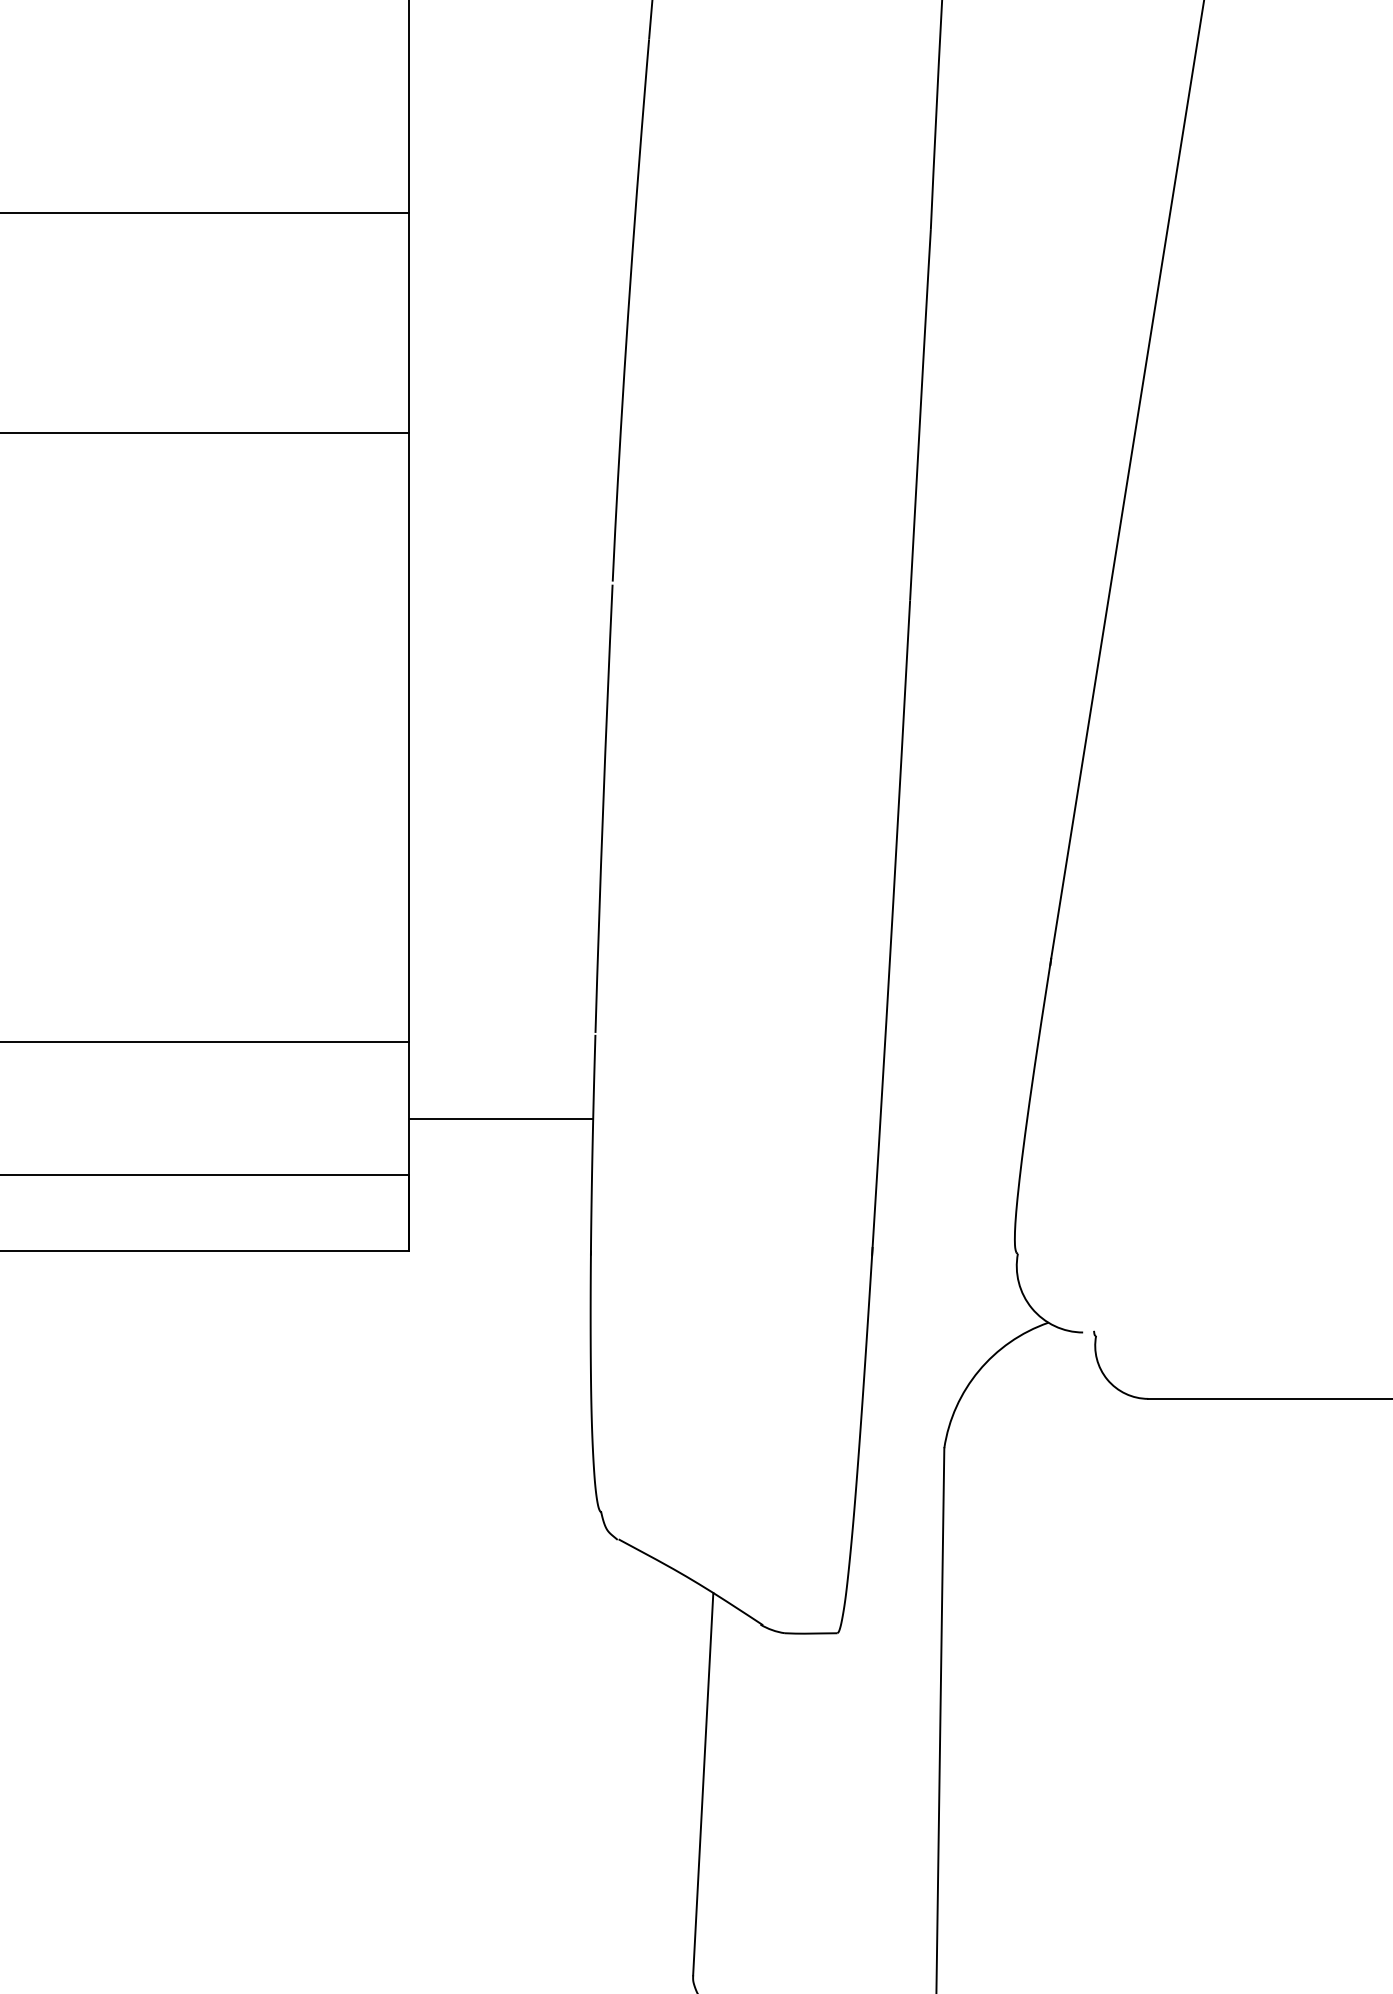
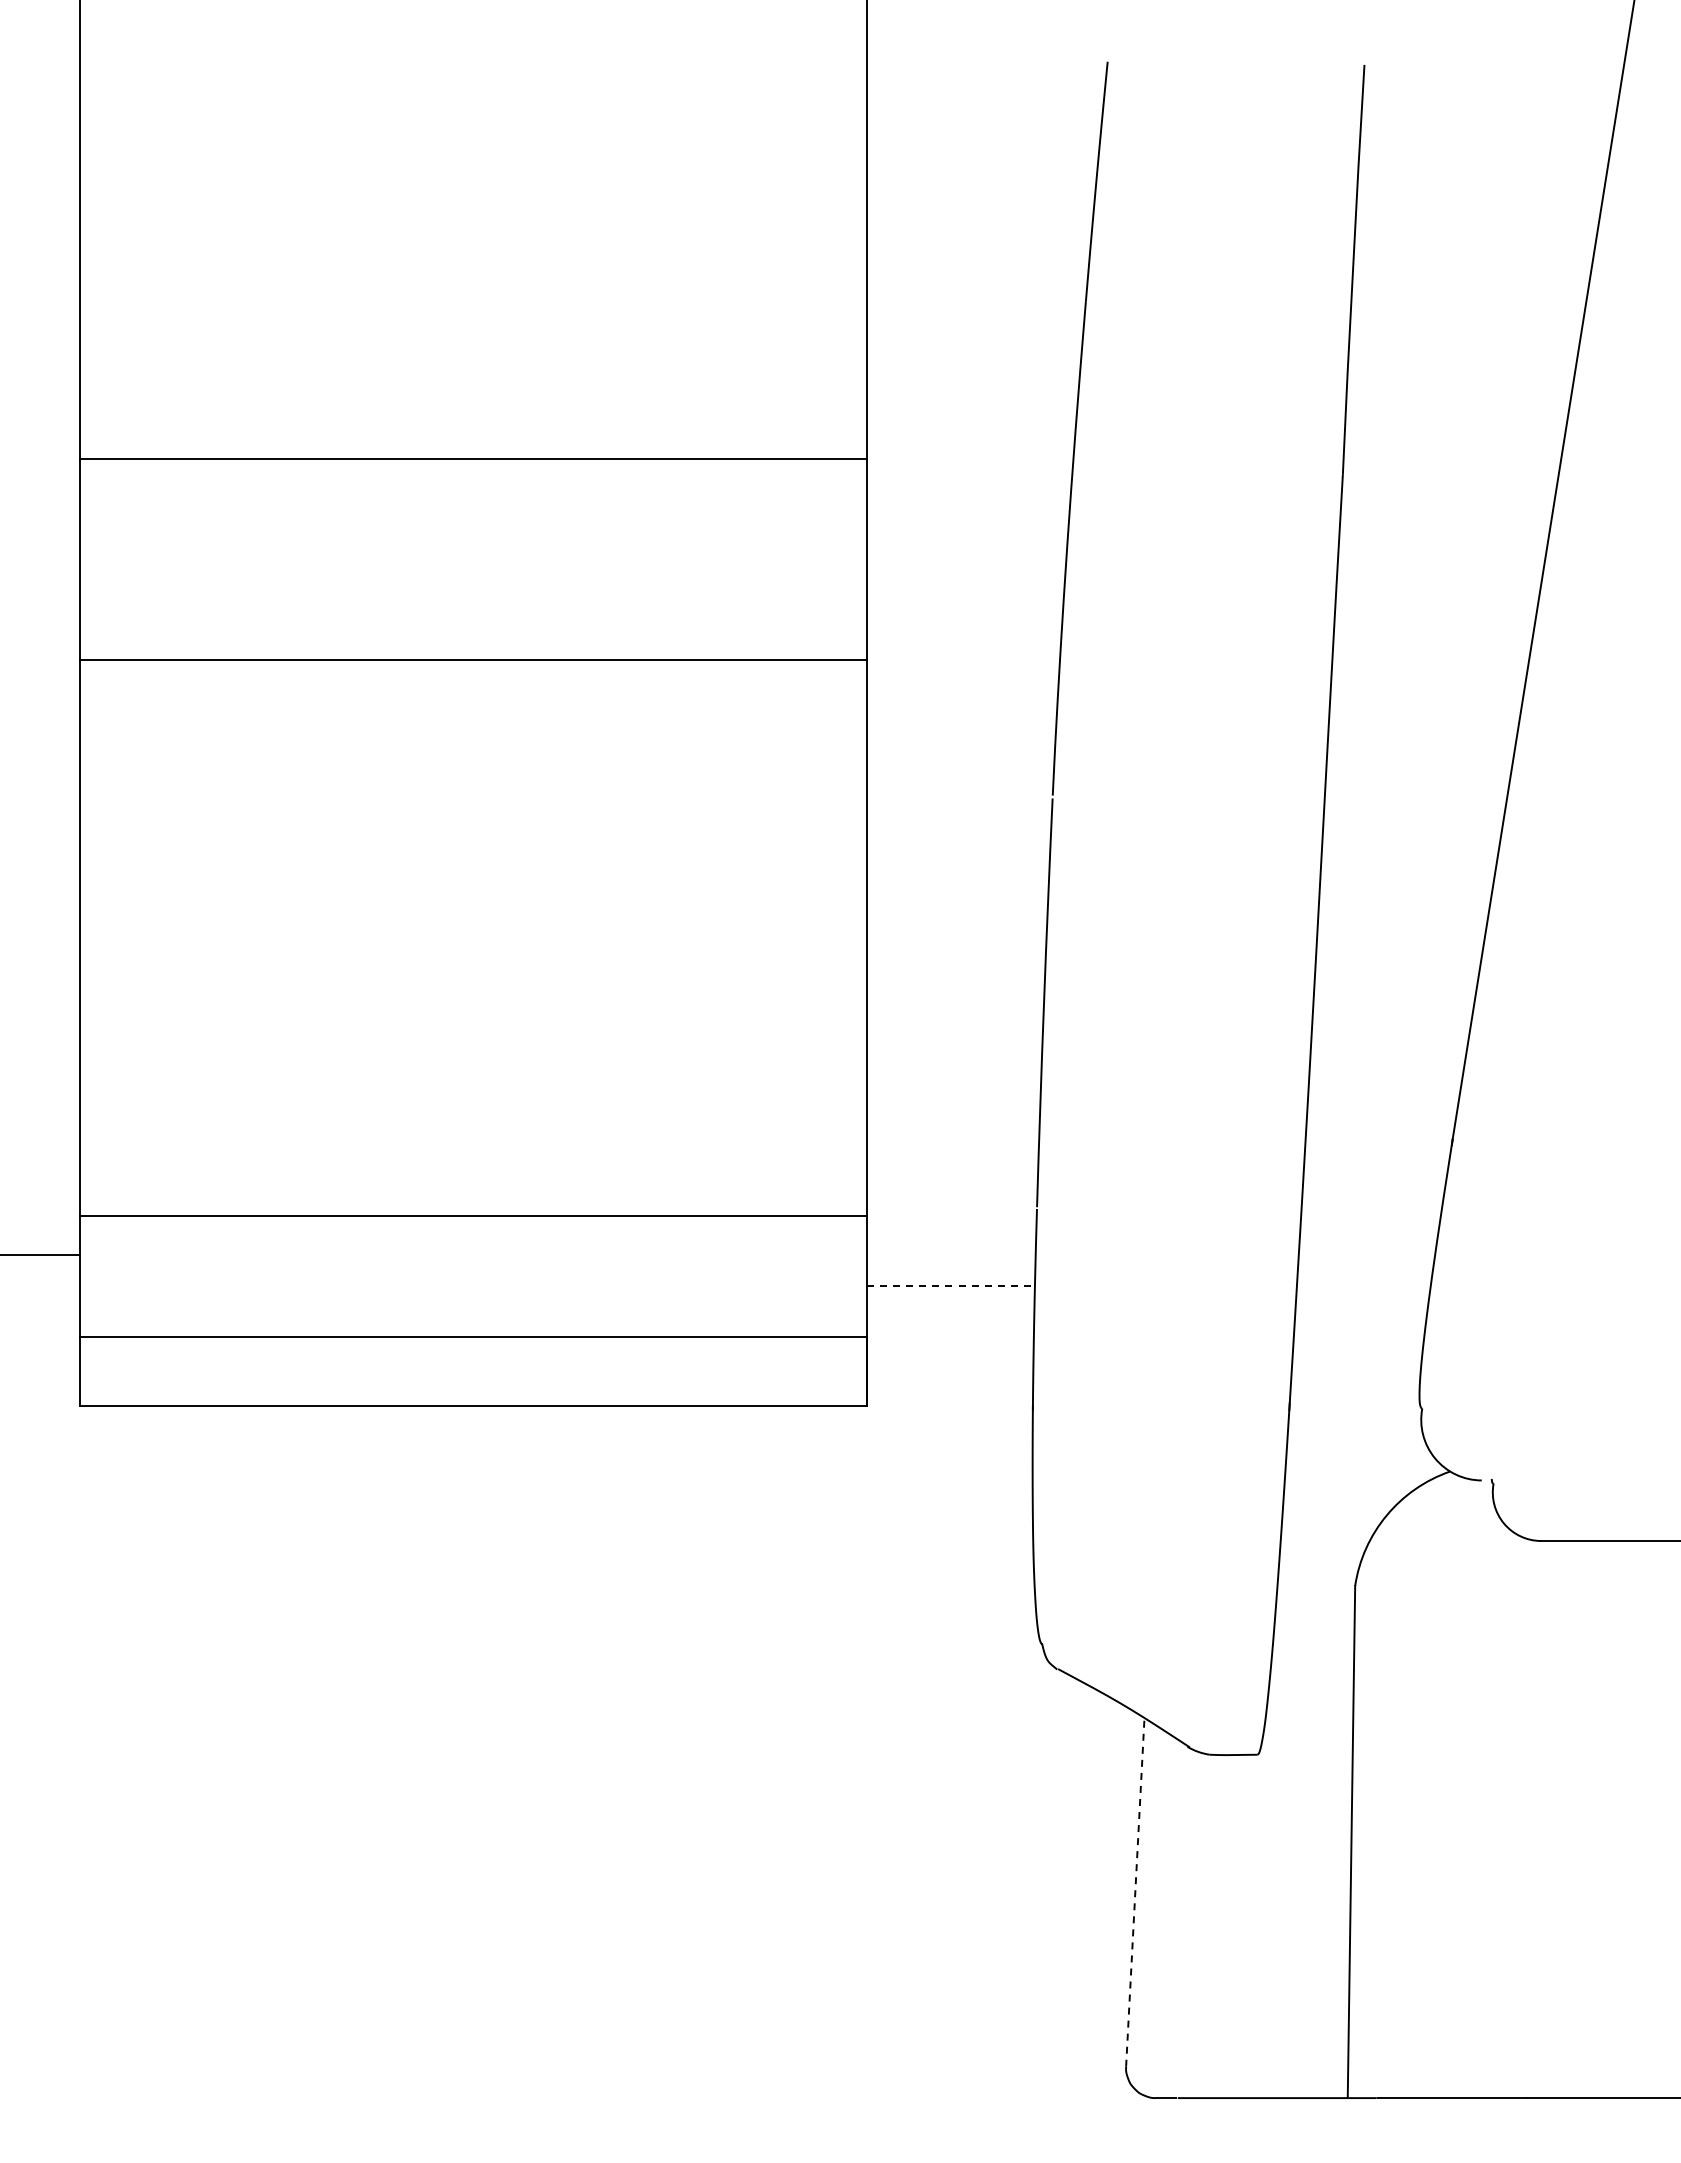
line: (501, 1118) -> (951, 1285), solid -> dashed
line: (703, 1784) -> (1135, 1892), solid -> dashed

